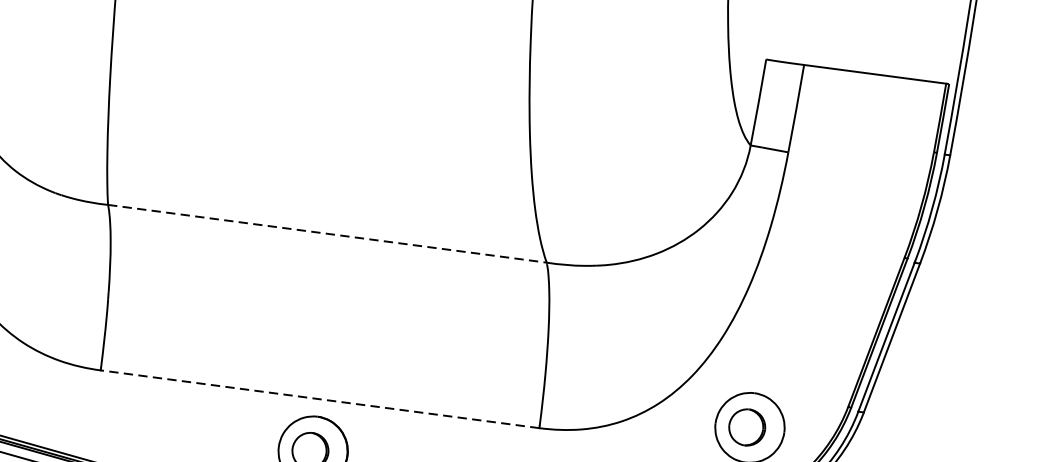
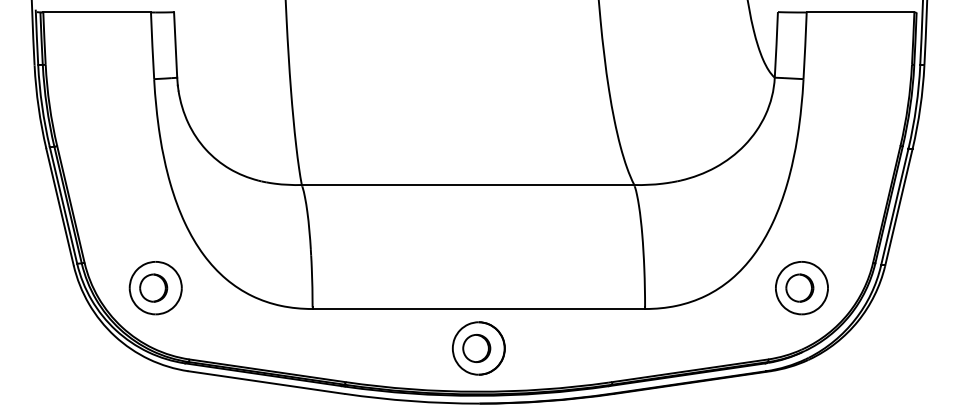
line: (327, 234) -> (468, 185), dashed -> solid
line: (319, 399) -> (478, 309), dashed -> solid

